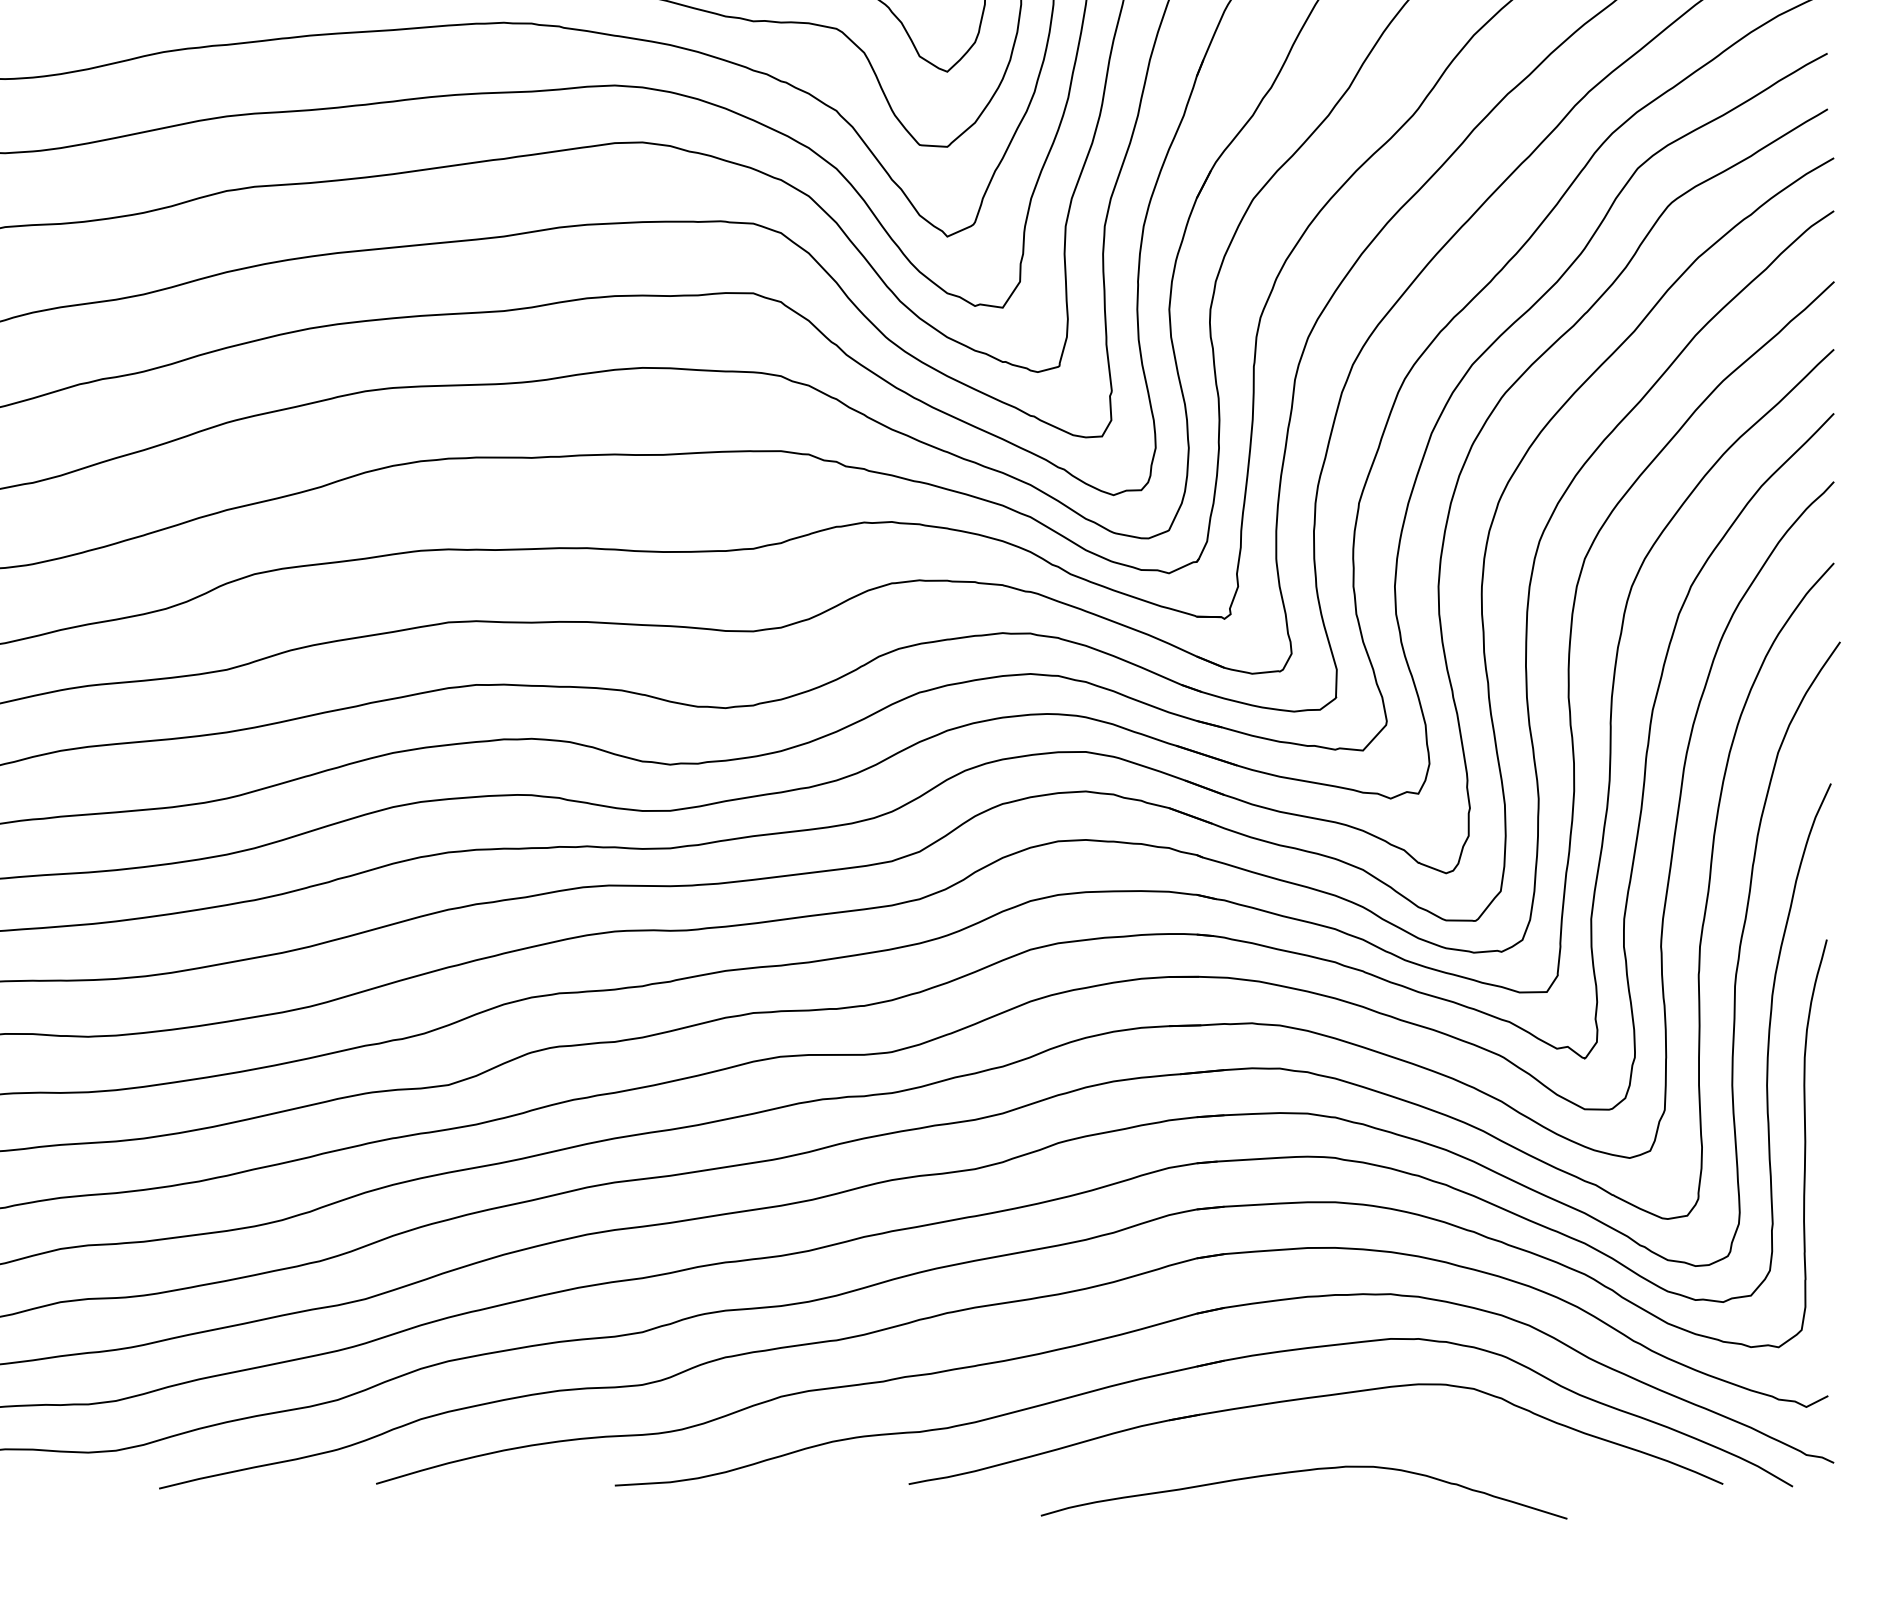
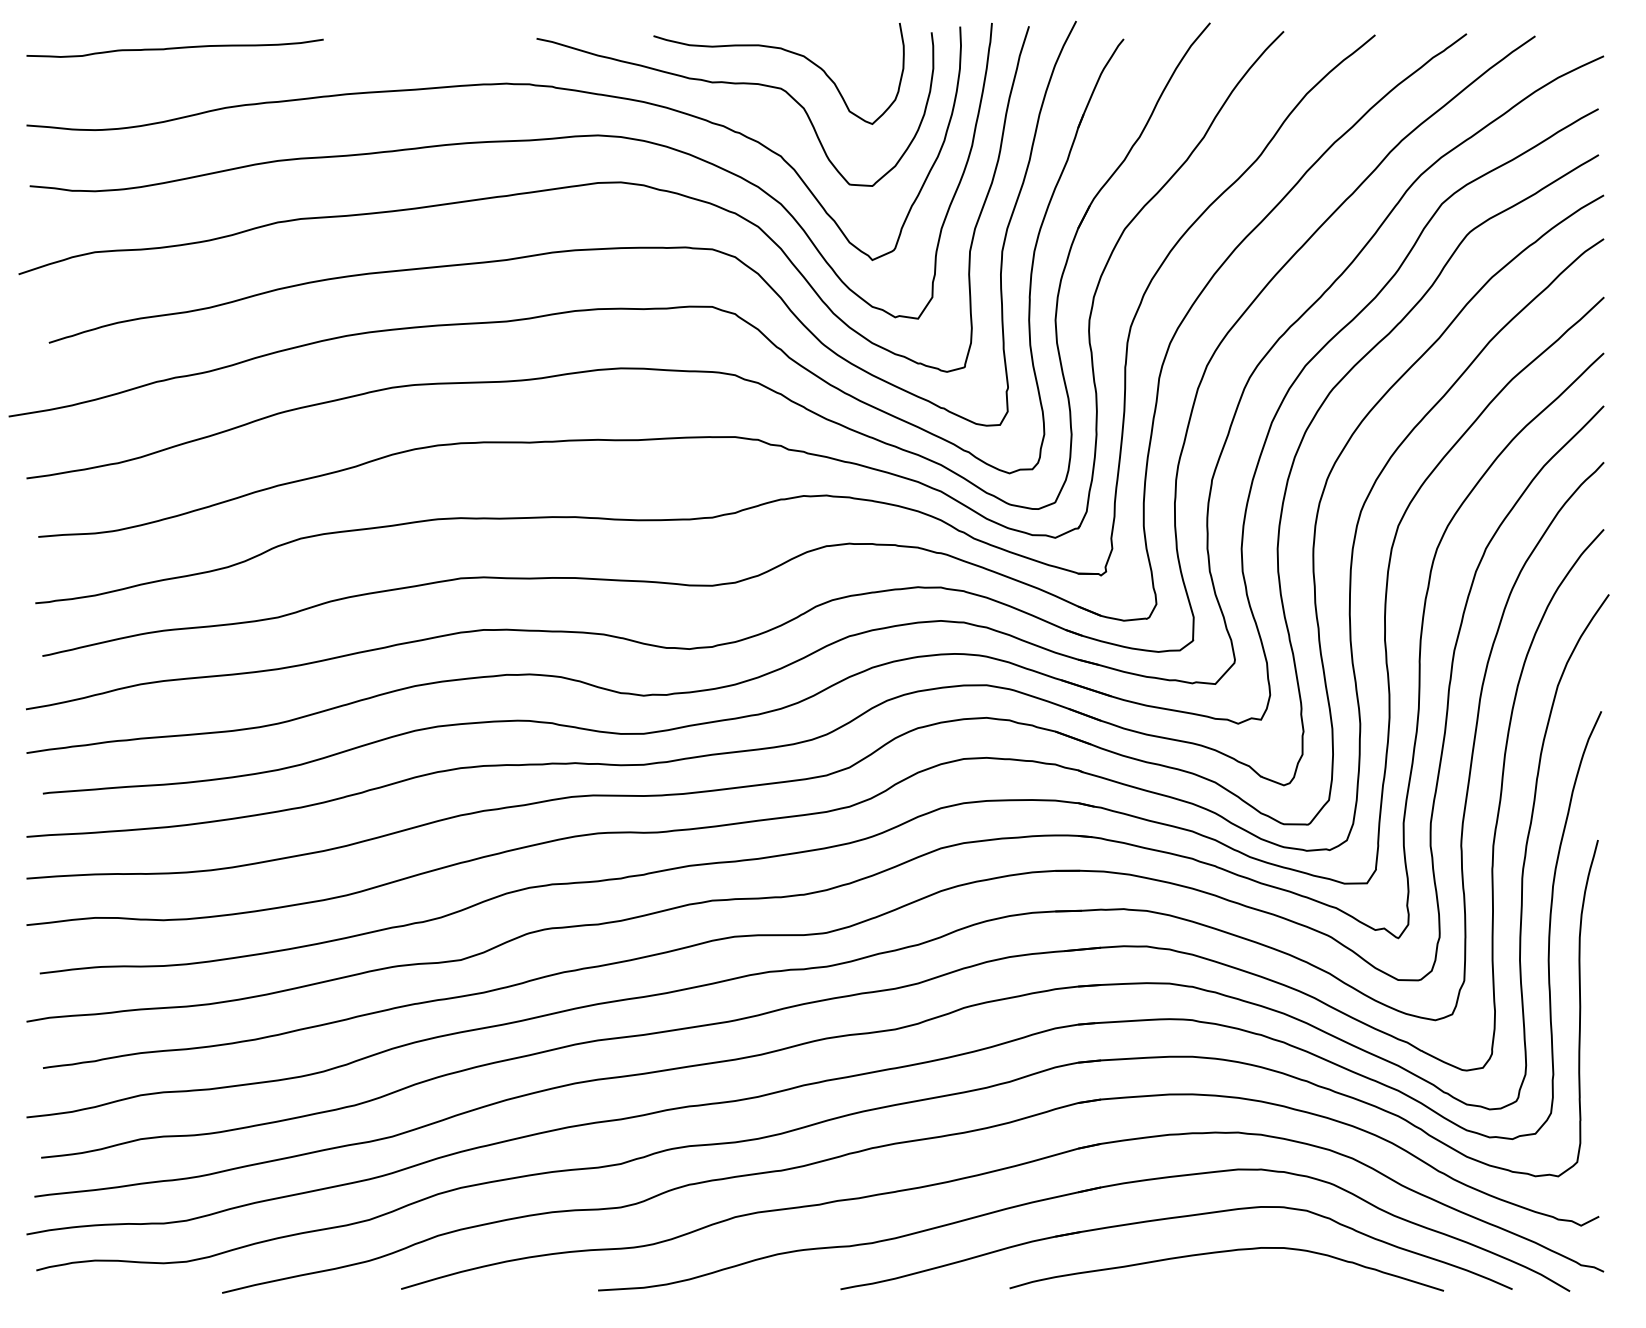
curve: (1303, 1472) -> (1226, 1252), moved

